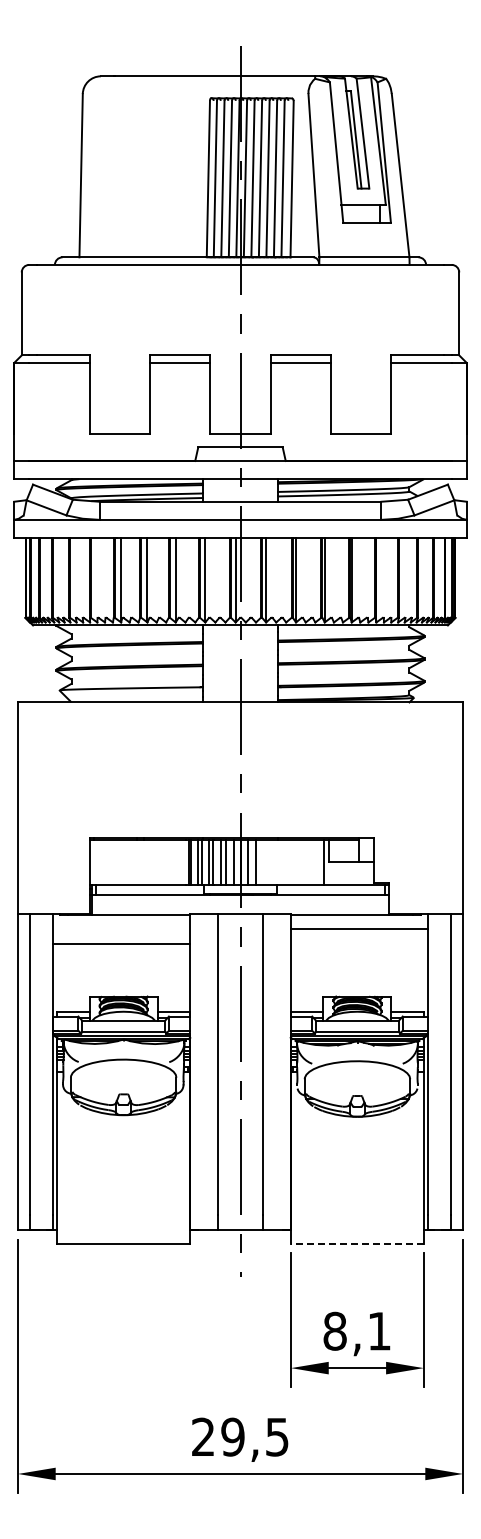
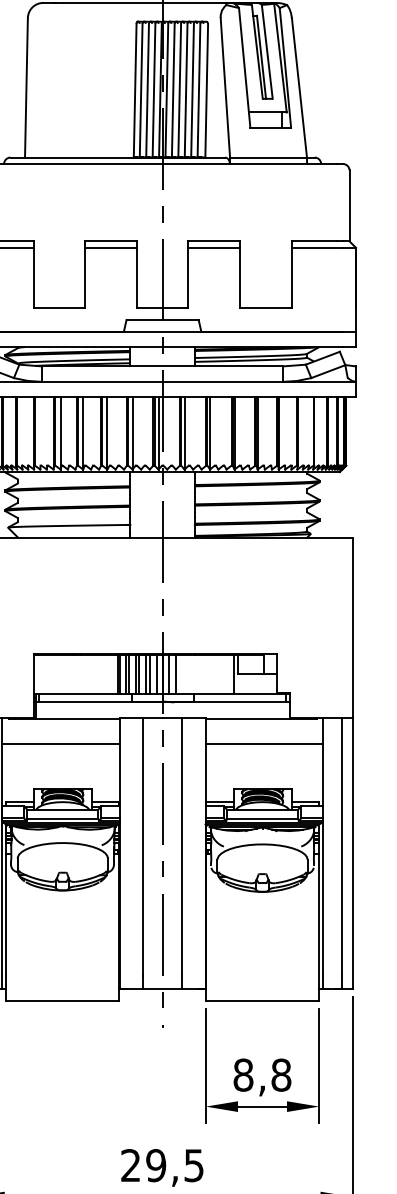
line: (359, 928) -> (264, 743), moved
line: (356, 1243) -> (261, 1000), dashed -> solid
text: (379, 1330) -> (281, 1074), 8,1 -> 8,8

